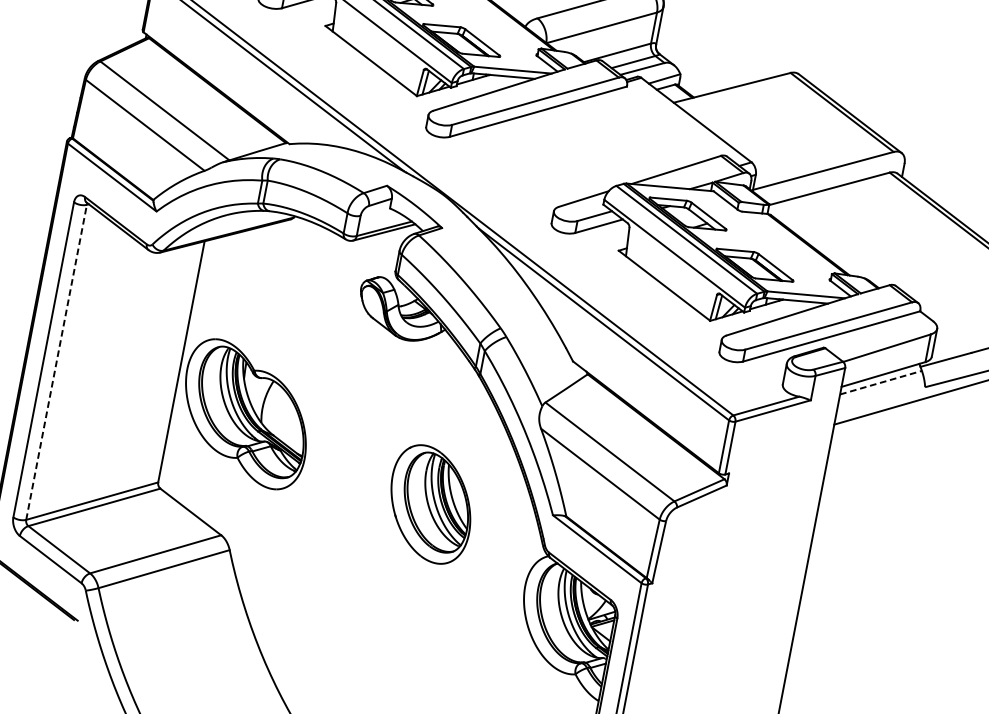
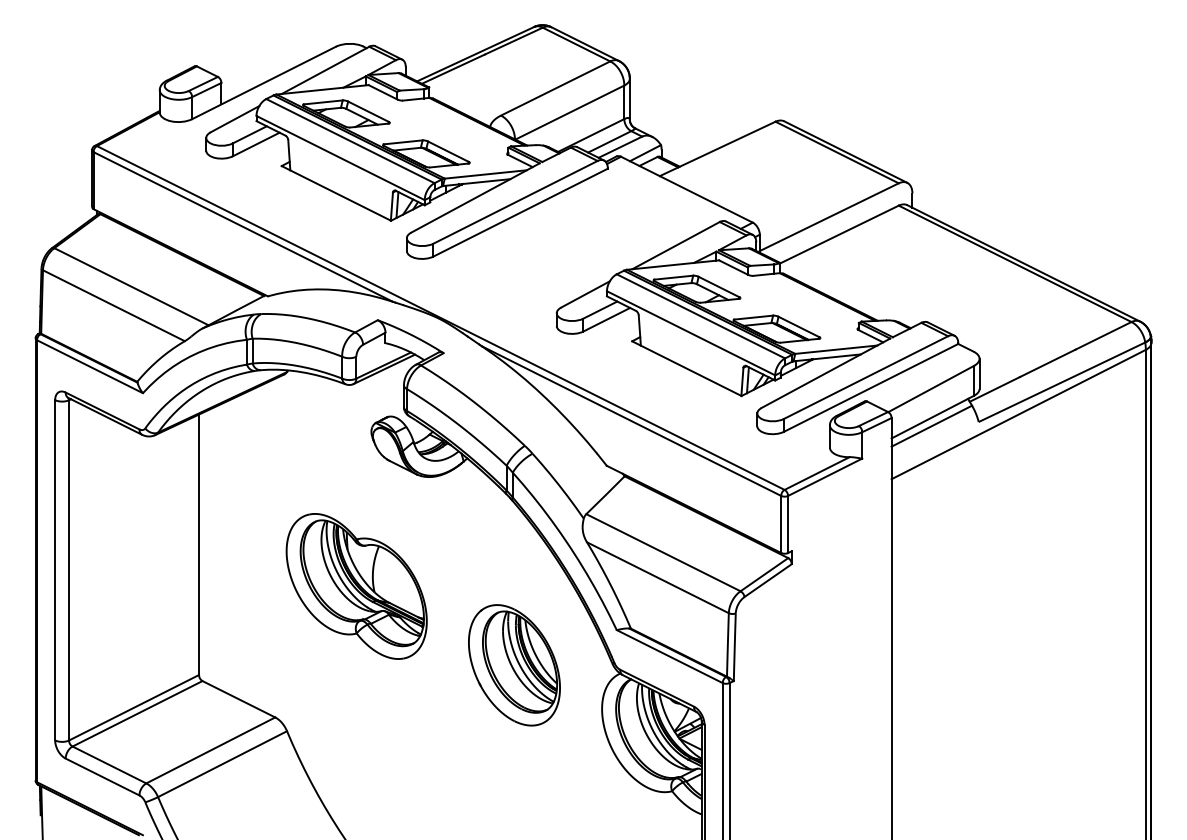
line: (57, 361) -> (69, 569), dashed -> solid
line: (881, 382) -> (932, 425), dashed -> solid
part: (245, 414) -> (356, 586), moved
part: (430, 504) -> (514, 665), moved

